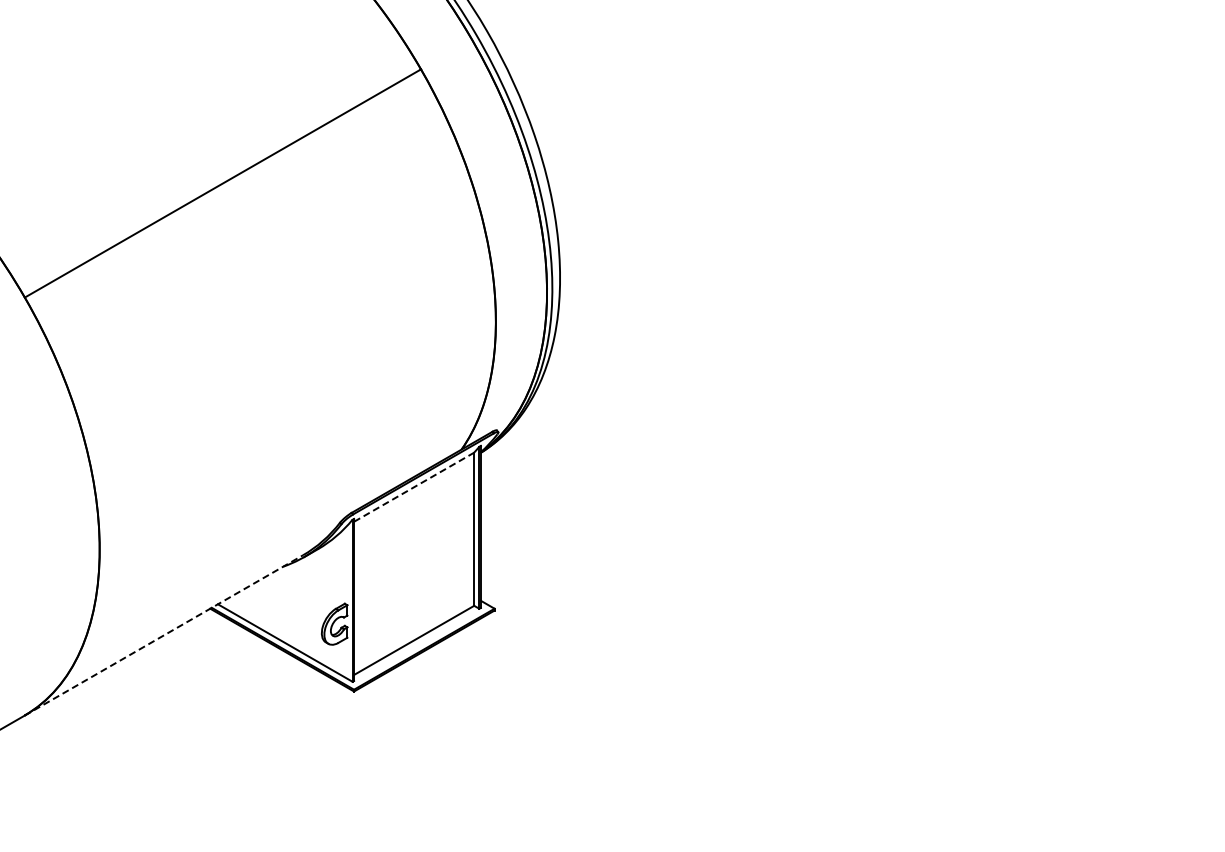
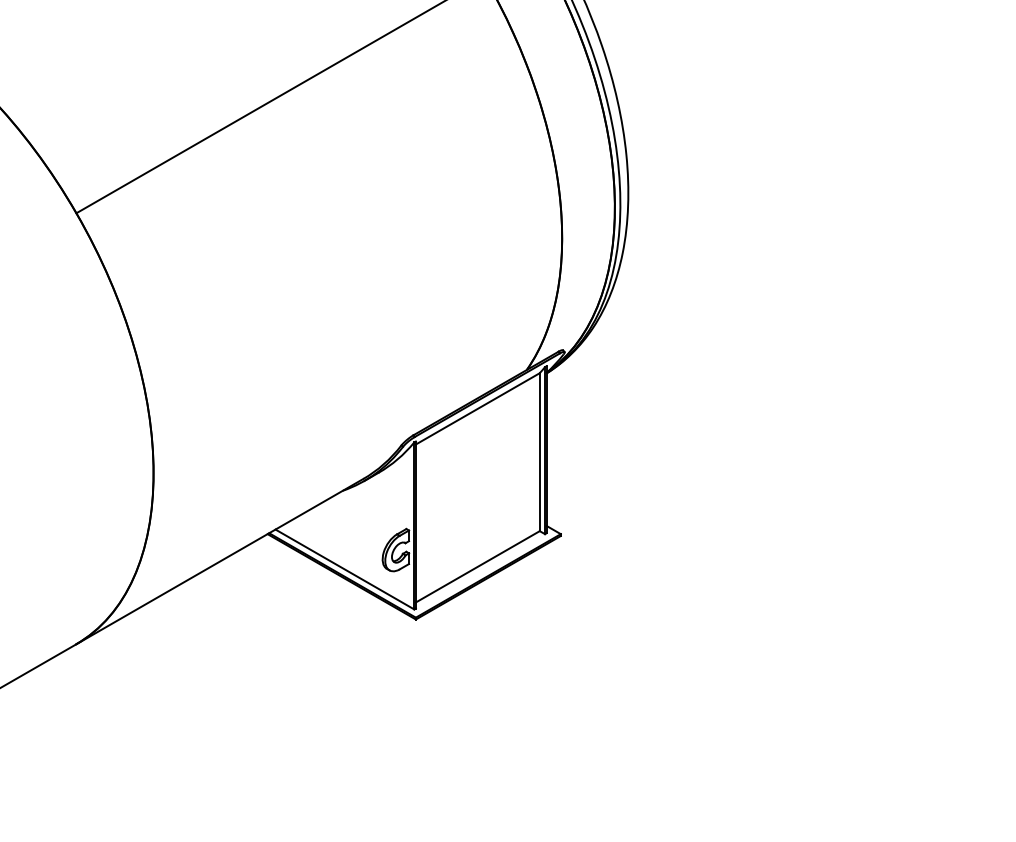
line: (414, 486) -> (478, 408), dashed -> solid
line: (163, 635) -> (219, 561), dashed -> solid

